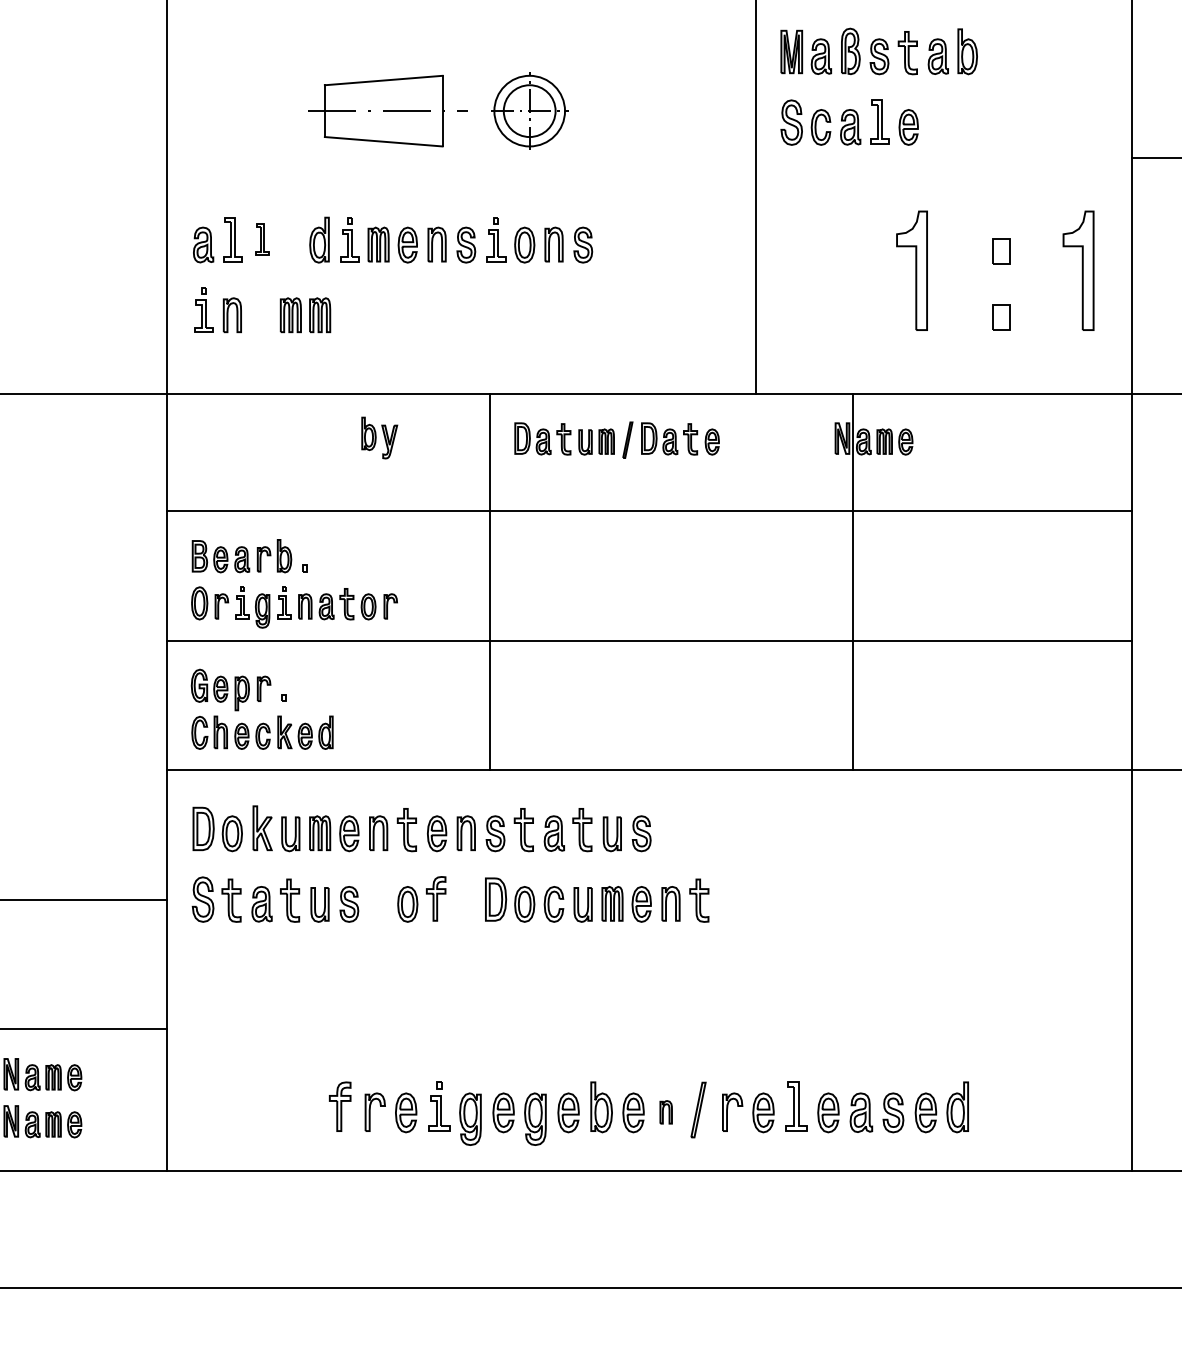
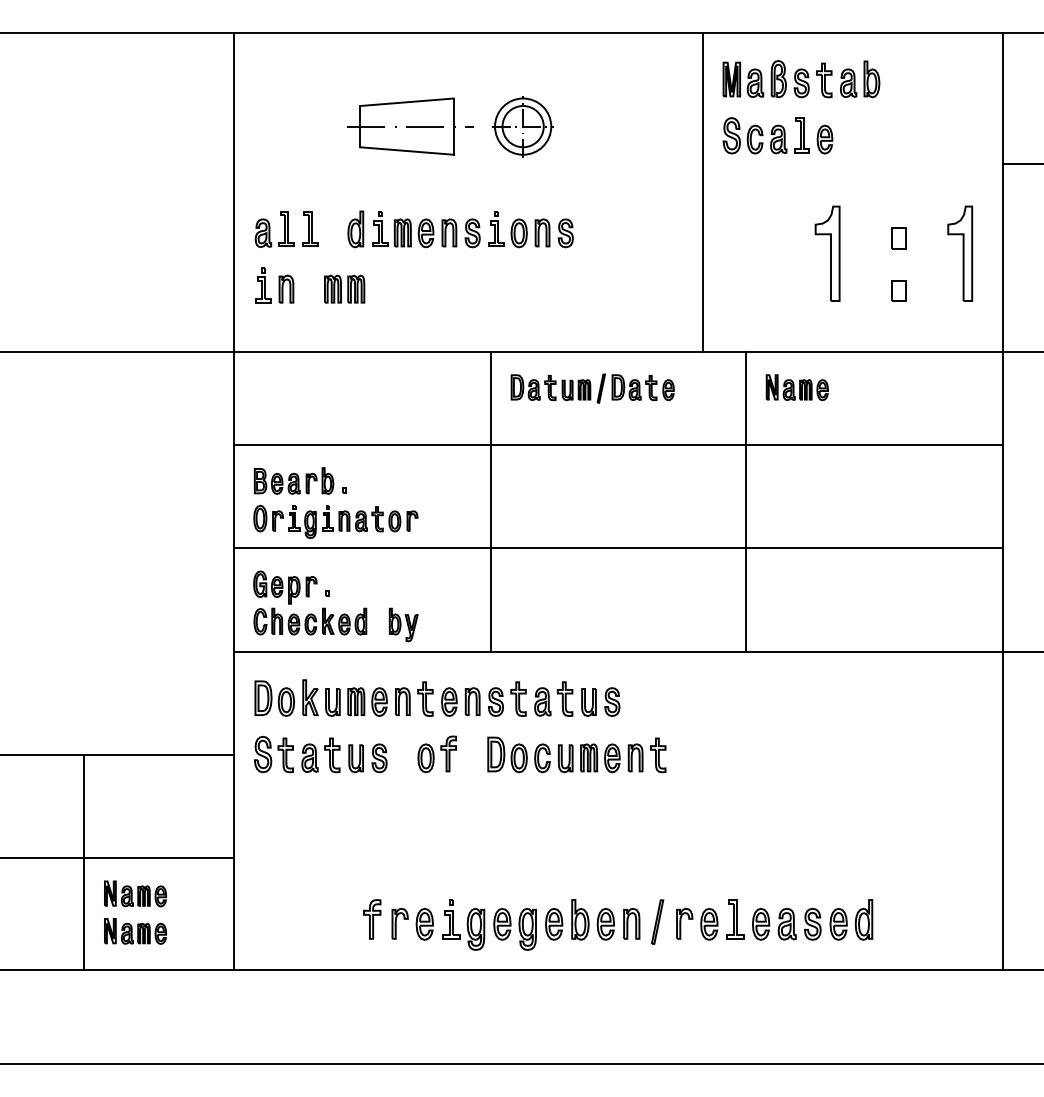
part: (262, 239) -> (310, 228), size x1.43
part: (379, 437) -> (403, 624), moved
line: (852, 581) -> (746, 501), moved
part: (665, 1111) -> (631, 923), size x1.67

